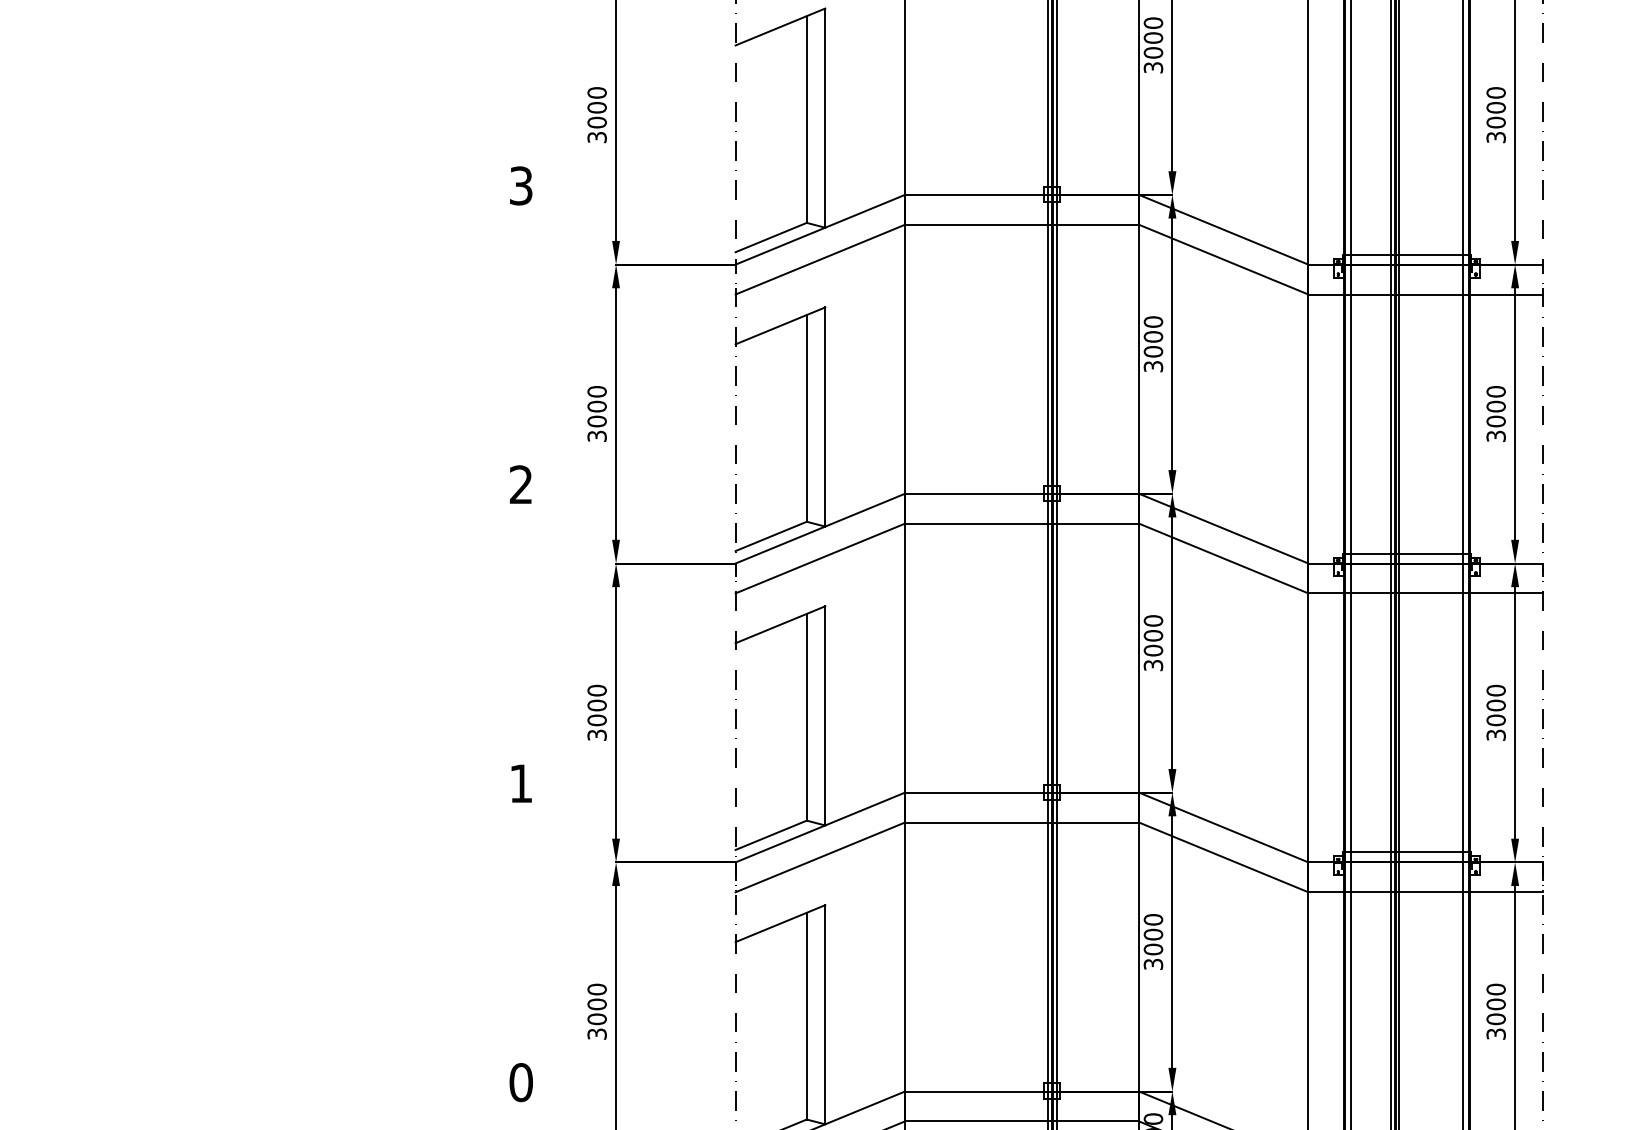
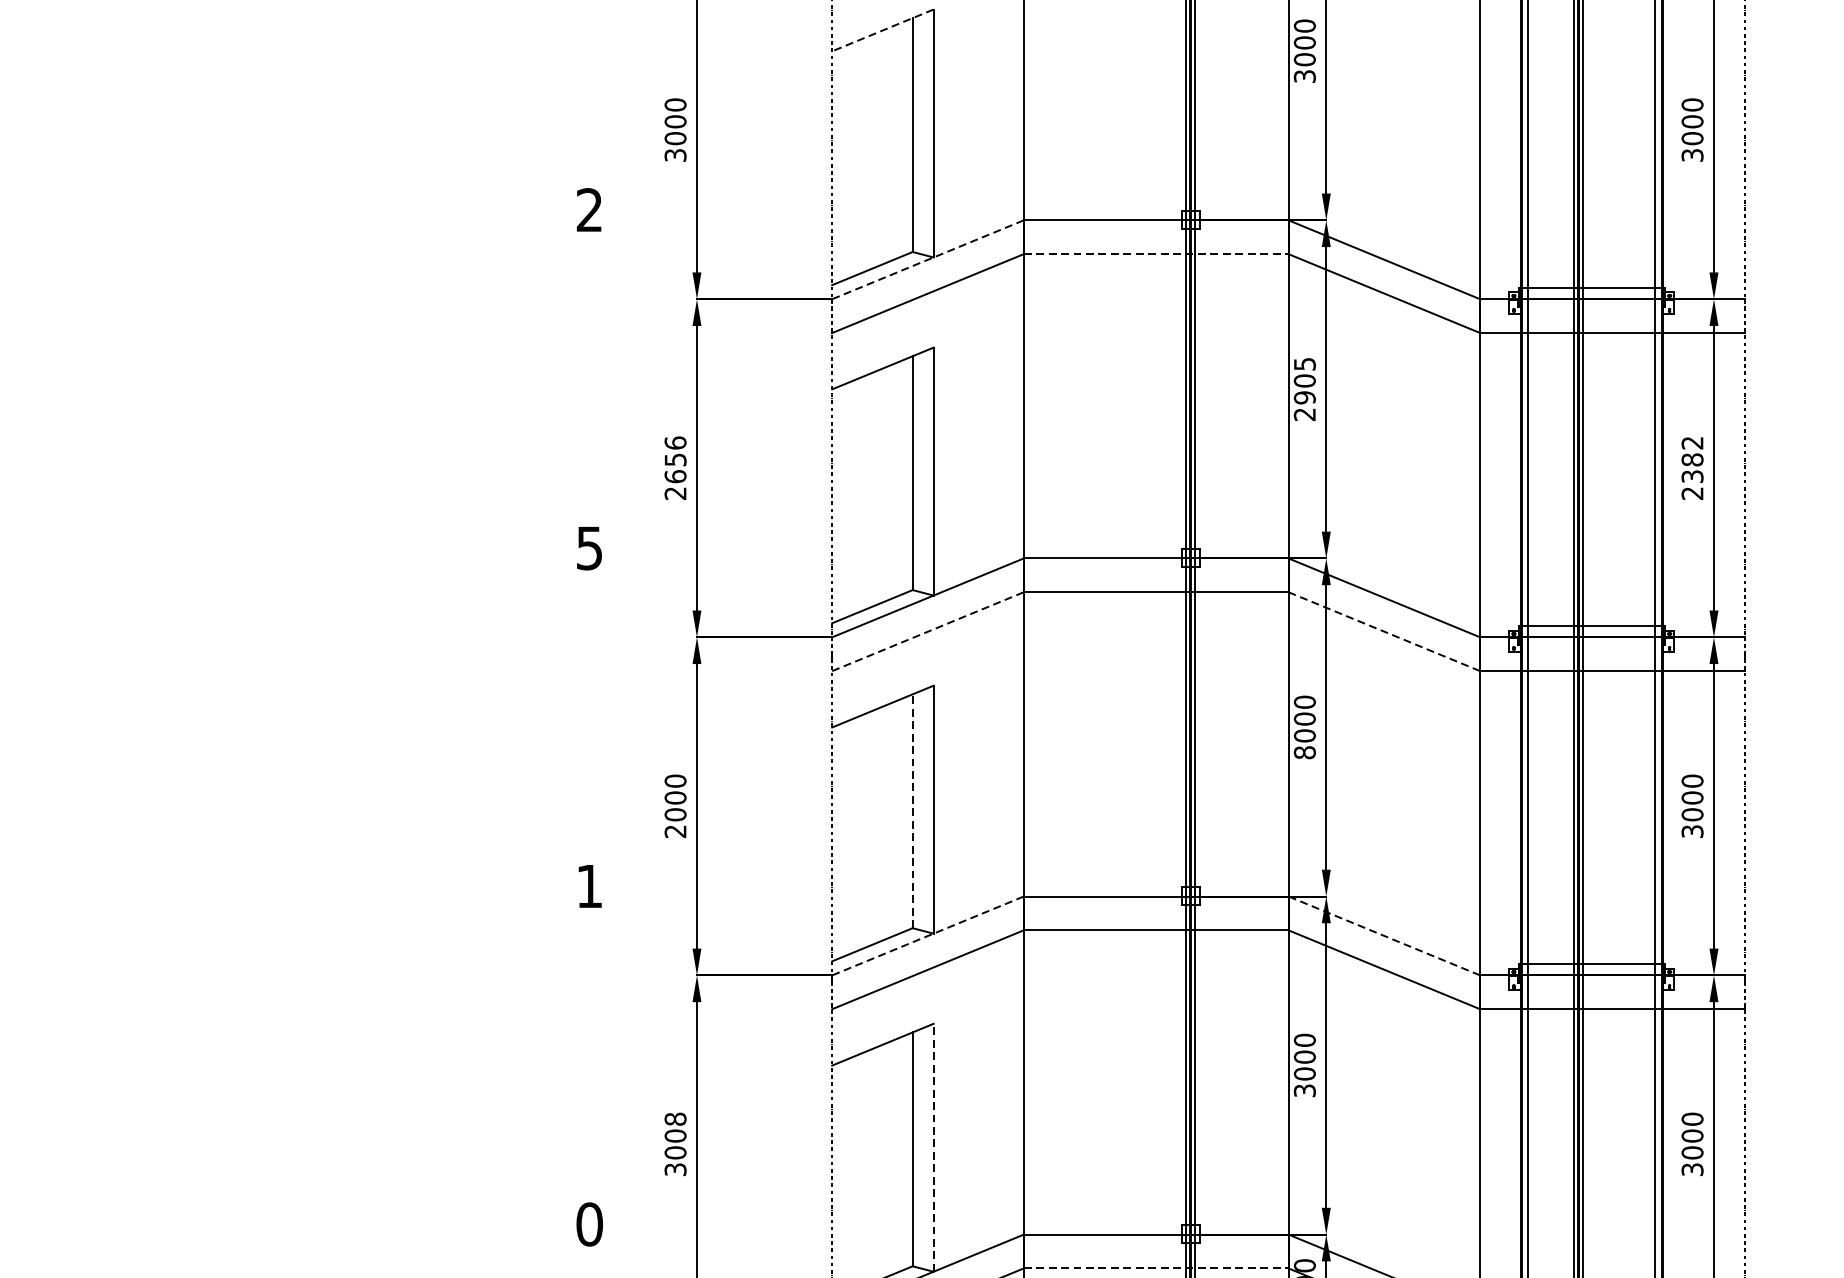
line: (779, 27) -> (881, 30), solid -> dashed
text: (520, 185) -> (588, 209), 3 -> 2
line: (1022, 224) -> (1156, 253), solid -> dashed
line: (820, 229) -> (928, 259), solid -> dashed
text: (1153, 344) -> (1304, 389), 3000 -> 2905
text: (596, 413) -> (674, 467), 3000 -> 2656
text: (1495, 413) -> (1691, 467), 3000 -> 2382
text: (520, 484) -> (588, 547), 2 -> 5
line: (820, 558) -> (928, 631), solid -> dashed
line: (1223, 558) -> (1384, 631), solid -> dashed
text: (1153, 665) -> (1304, 752), 3000 -> 8000
line: (806, 716) -> (912, 810), solid -> dashed
text: (596, 734) -> (674, 830), 3000 -> 2000
line: (820, 827) -> (928, 935), solid -> dashed
line: (1223, 827) -> (1384, 935), solid -> dashed
text: (596, 989) -> (674, 1119), 3000 -> 3008
line: (825, 1014) -> (933, 1147), solid -> dashed
line: (1022, 1121) -> (1156, 1268), solid -> dashed

